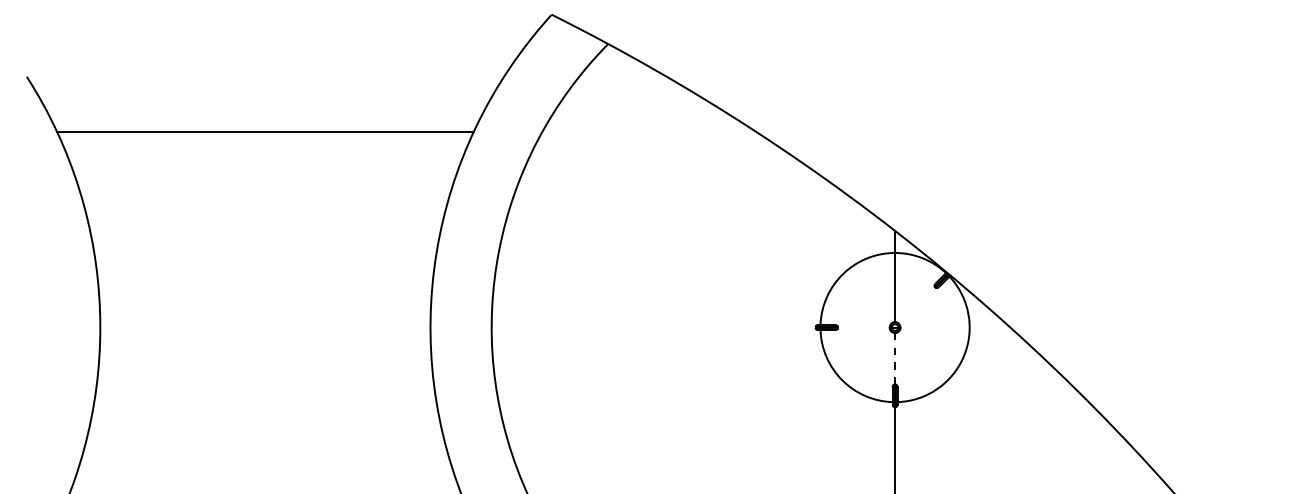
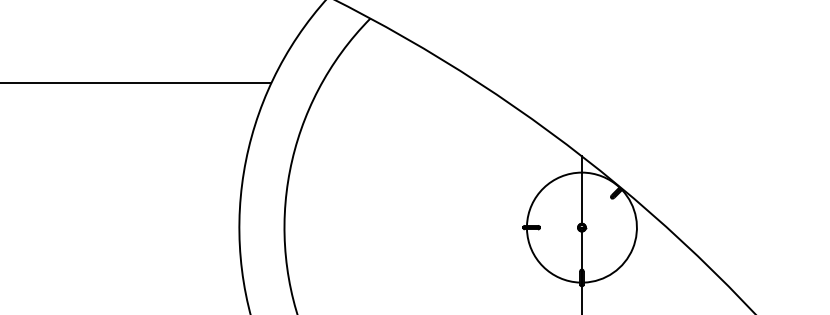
line: (895, 358) -> (582, 250), dashed -> solid

